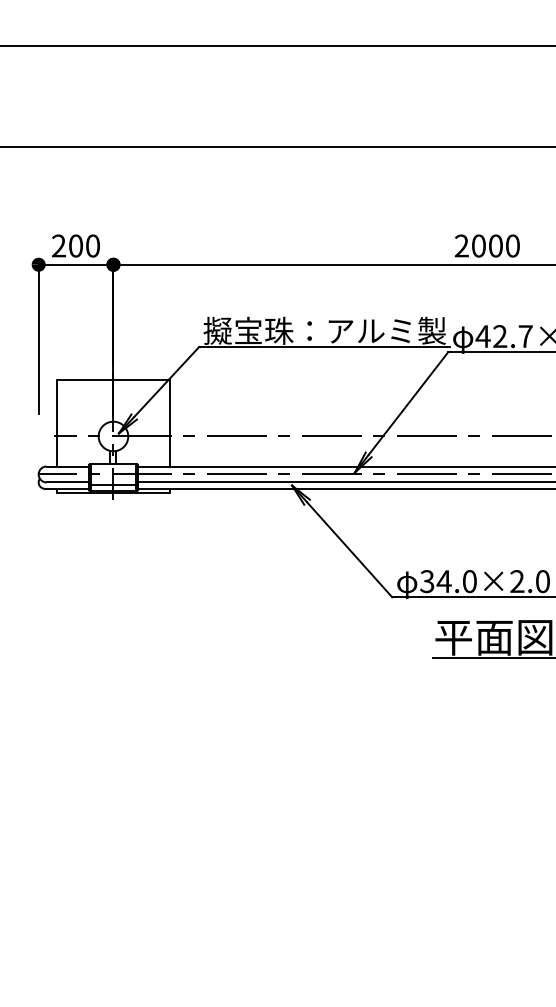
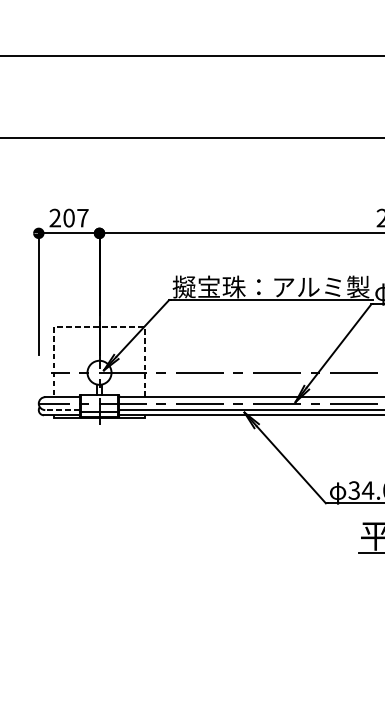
text: (93, 245) -> (83, 217), 200 -> 207
line: (112, 380) -> (98, 327), solid -> dashed
line: (67, 482) -> (62, 410), solid -> dashed

